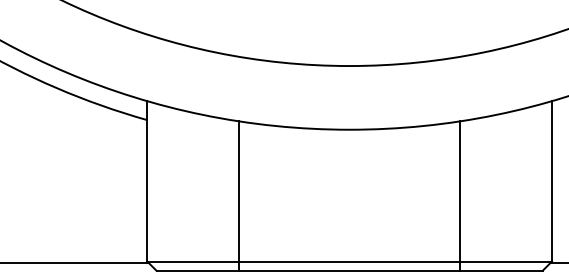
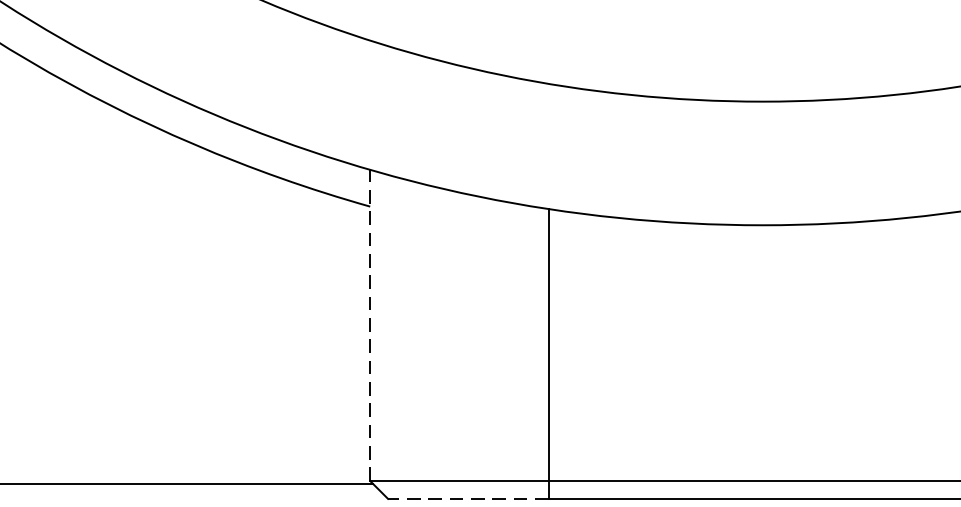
line: (147, 180) -> (370, 323), solid -> dashed
line: (197, 270) -> (467, 498), solid -> dashed

